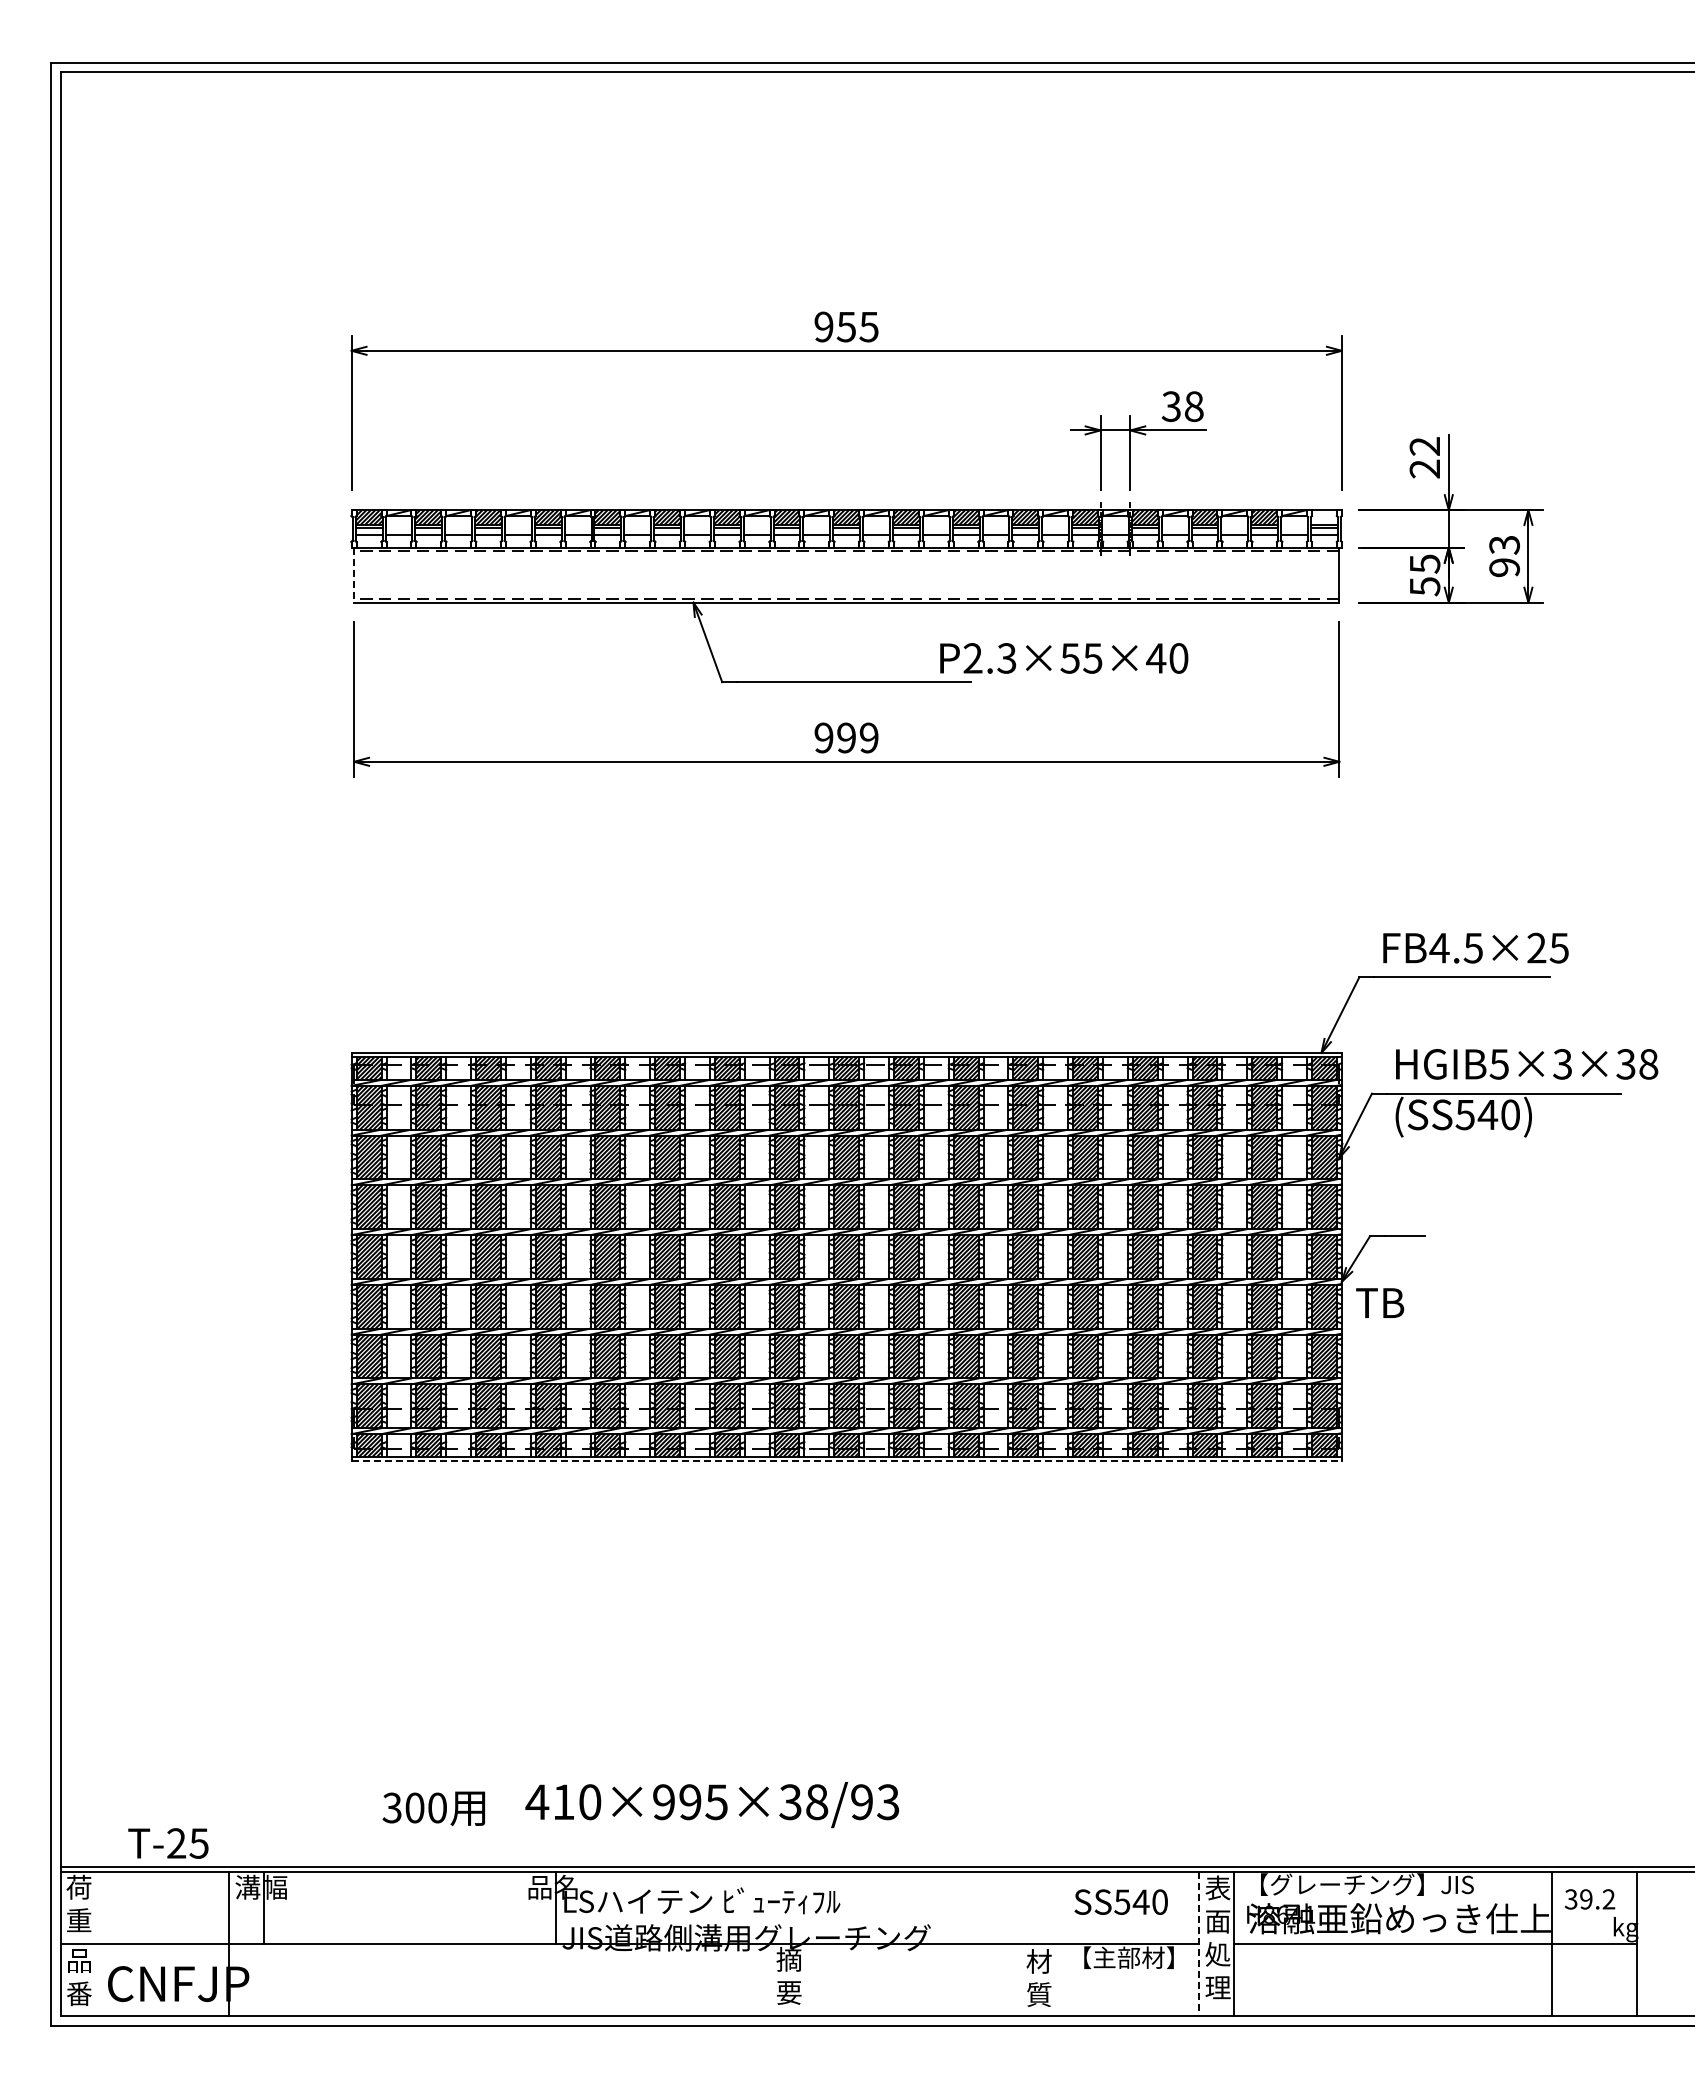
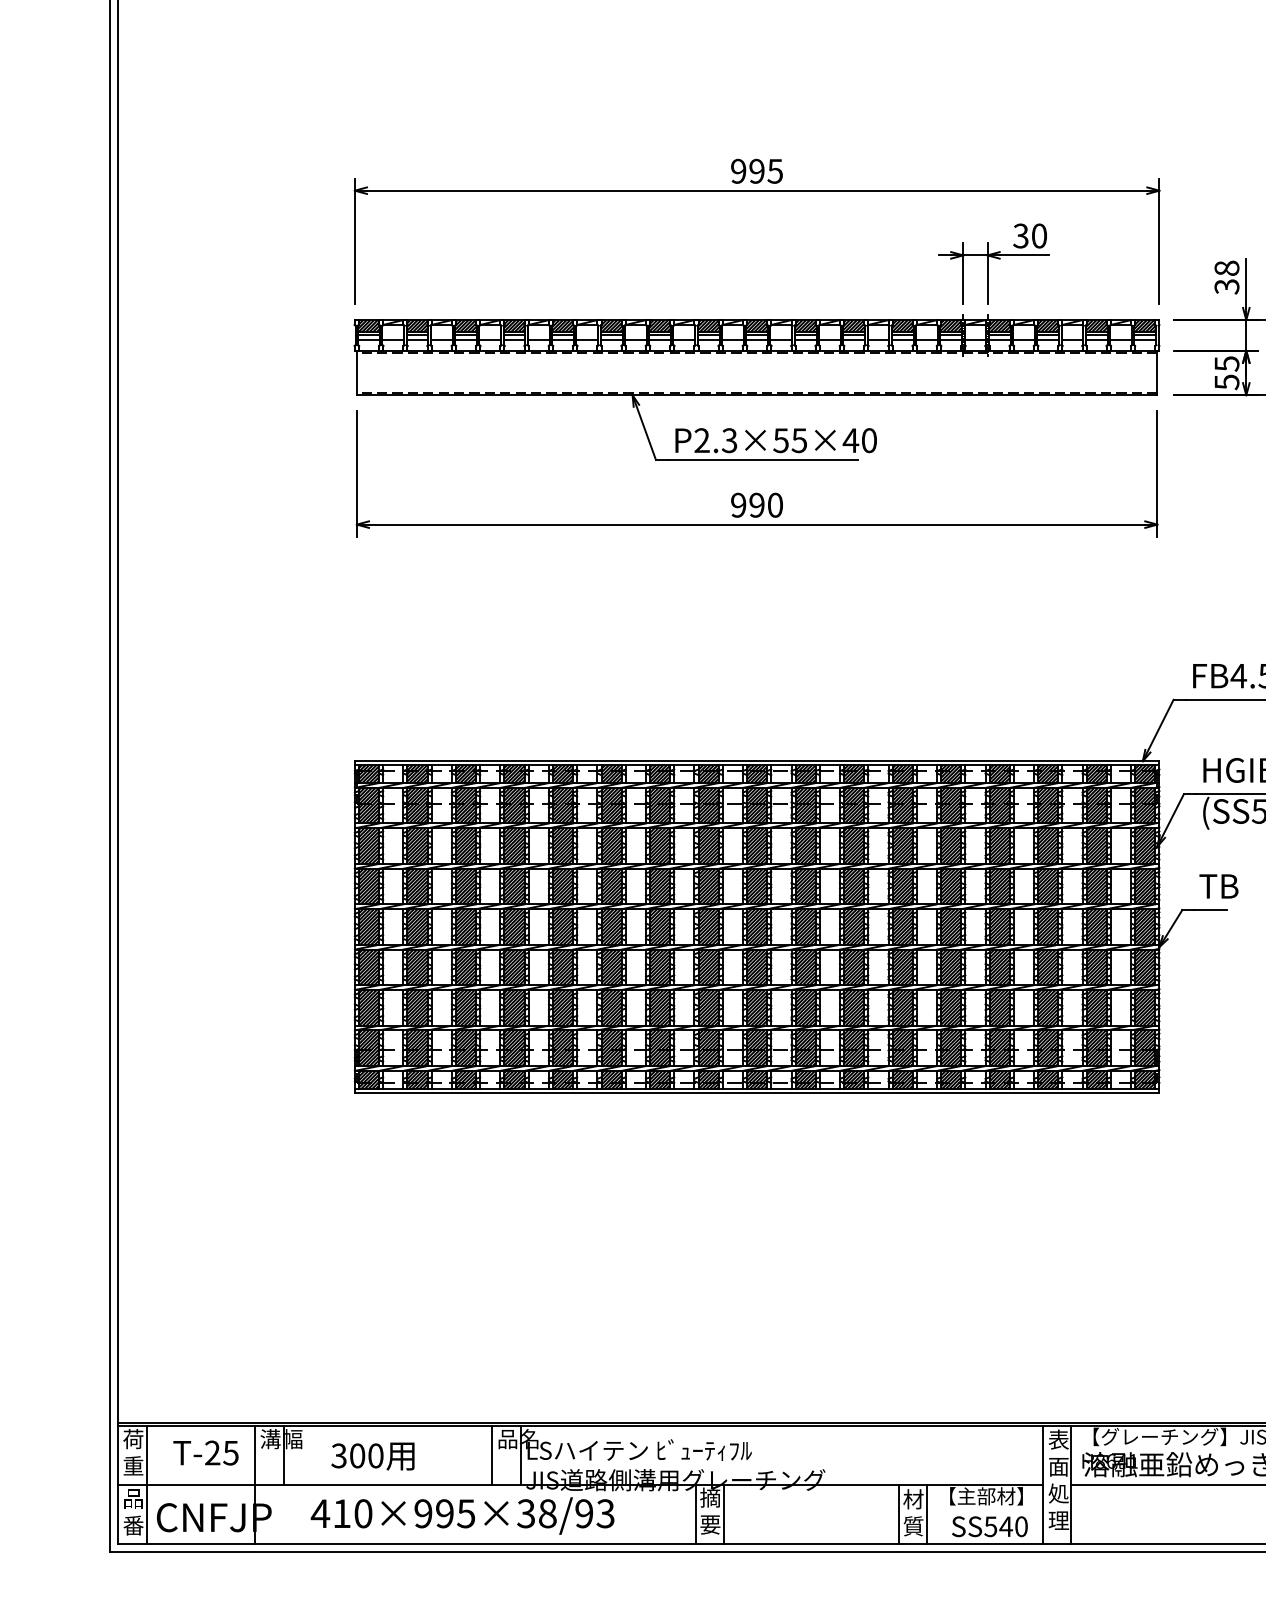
text: (845, 326) -> (756, 170), 955 -> 995
text: (1194, 406) -> (1039, 235), 38 -> 30
text: (1424, 457) -> (1226, 277), 22 -> 38
hatch: (1323, 517) -> (1144, 326), added
line: (354, 575) -> (357, 373), dashed -> solid
text: (1064, 658) -> (776, 440), moved
text: (868, 737) -> (774, 504), 999 -> 990
text: (1380, 1302) -> (1219, 885), moved
line: (847, 1461) -> (757, 1093), dashed -> solid
text: (711, 1805) -> (462, 1516), moved
text: (433, 1808) -> (372, 1456), moved
text: (168, 1843) -> (206, 1453), moved
text: (1120, 1901) -> (989, 1526), moved
line: (521, 1907) -> (492, 1455), added
line: (95, 1943) -> (146, 1484), added
line: (1198, 1944) -> (1042, 1485), dashed -> solid
line: (771, 1980) -> (696, 1514), added
line: (805, 1980) -> (723, 1514), added
line: (1020, 1980) -> (898, 1514), added
line: (1055, 1980) -> (926, 1514), added

